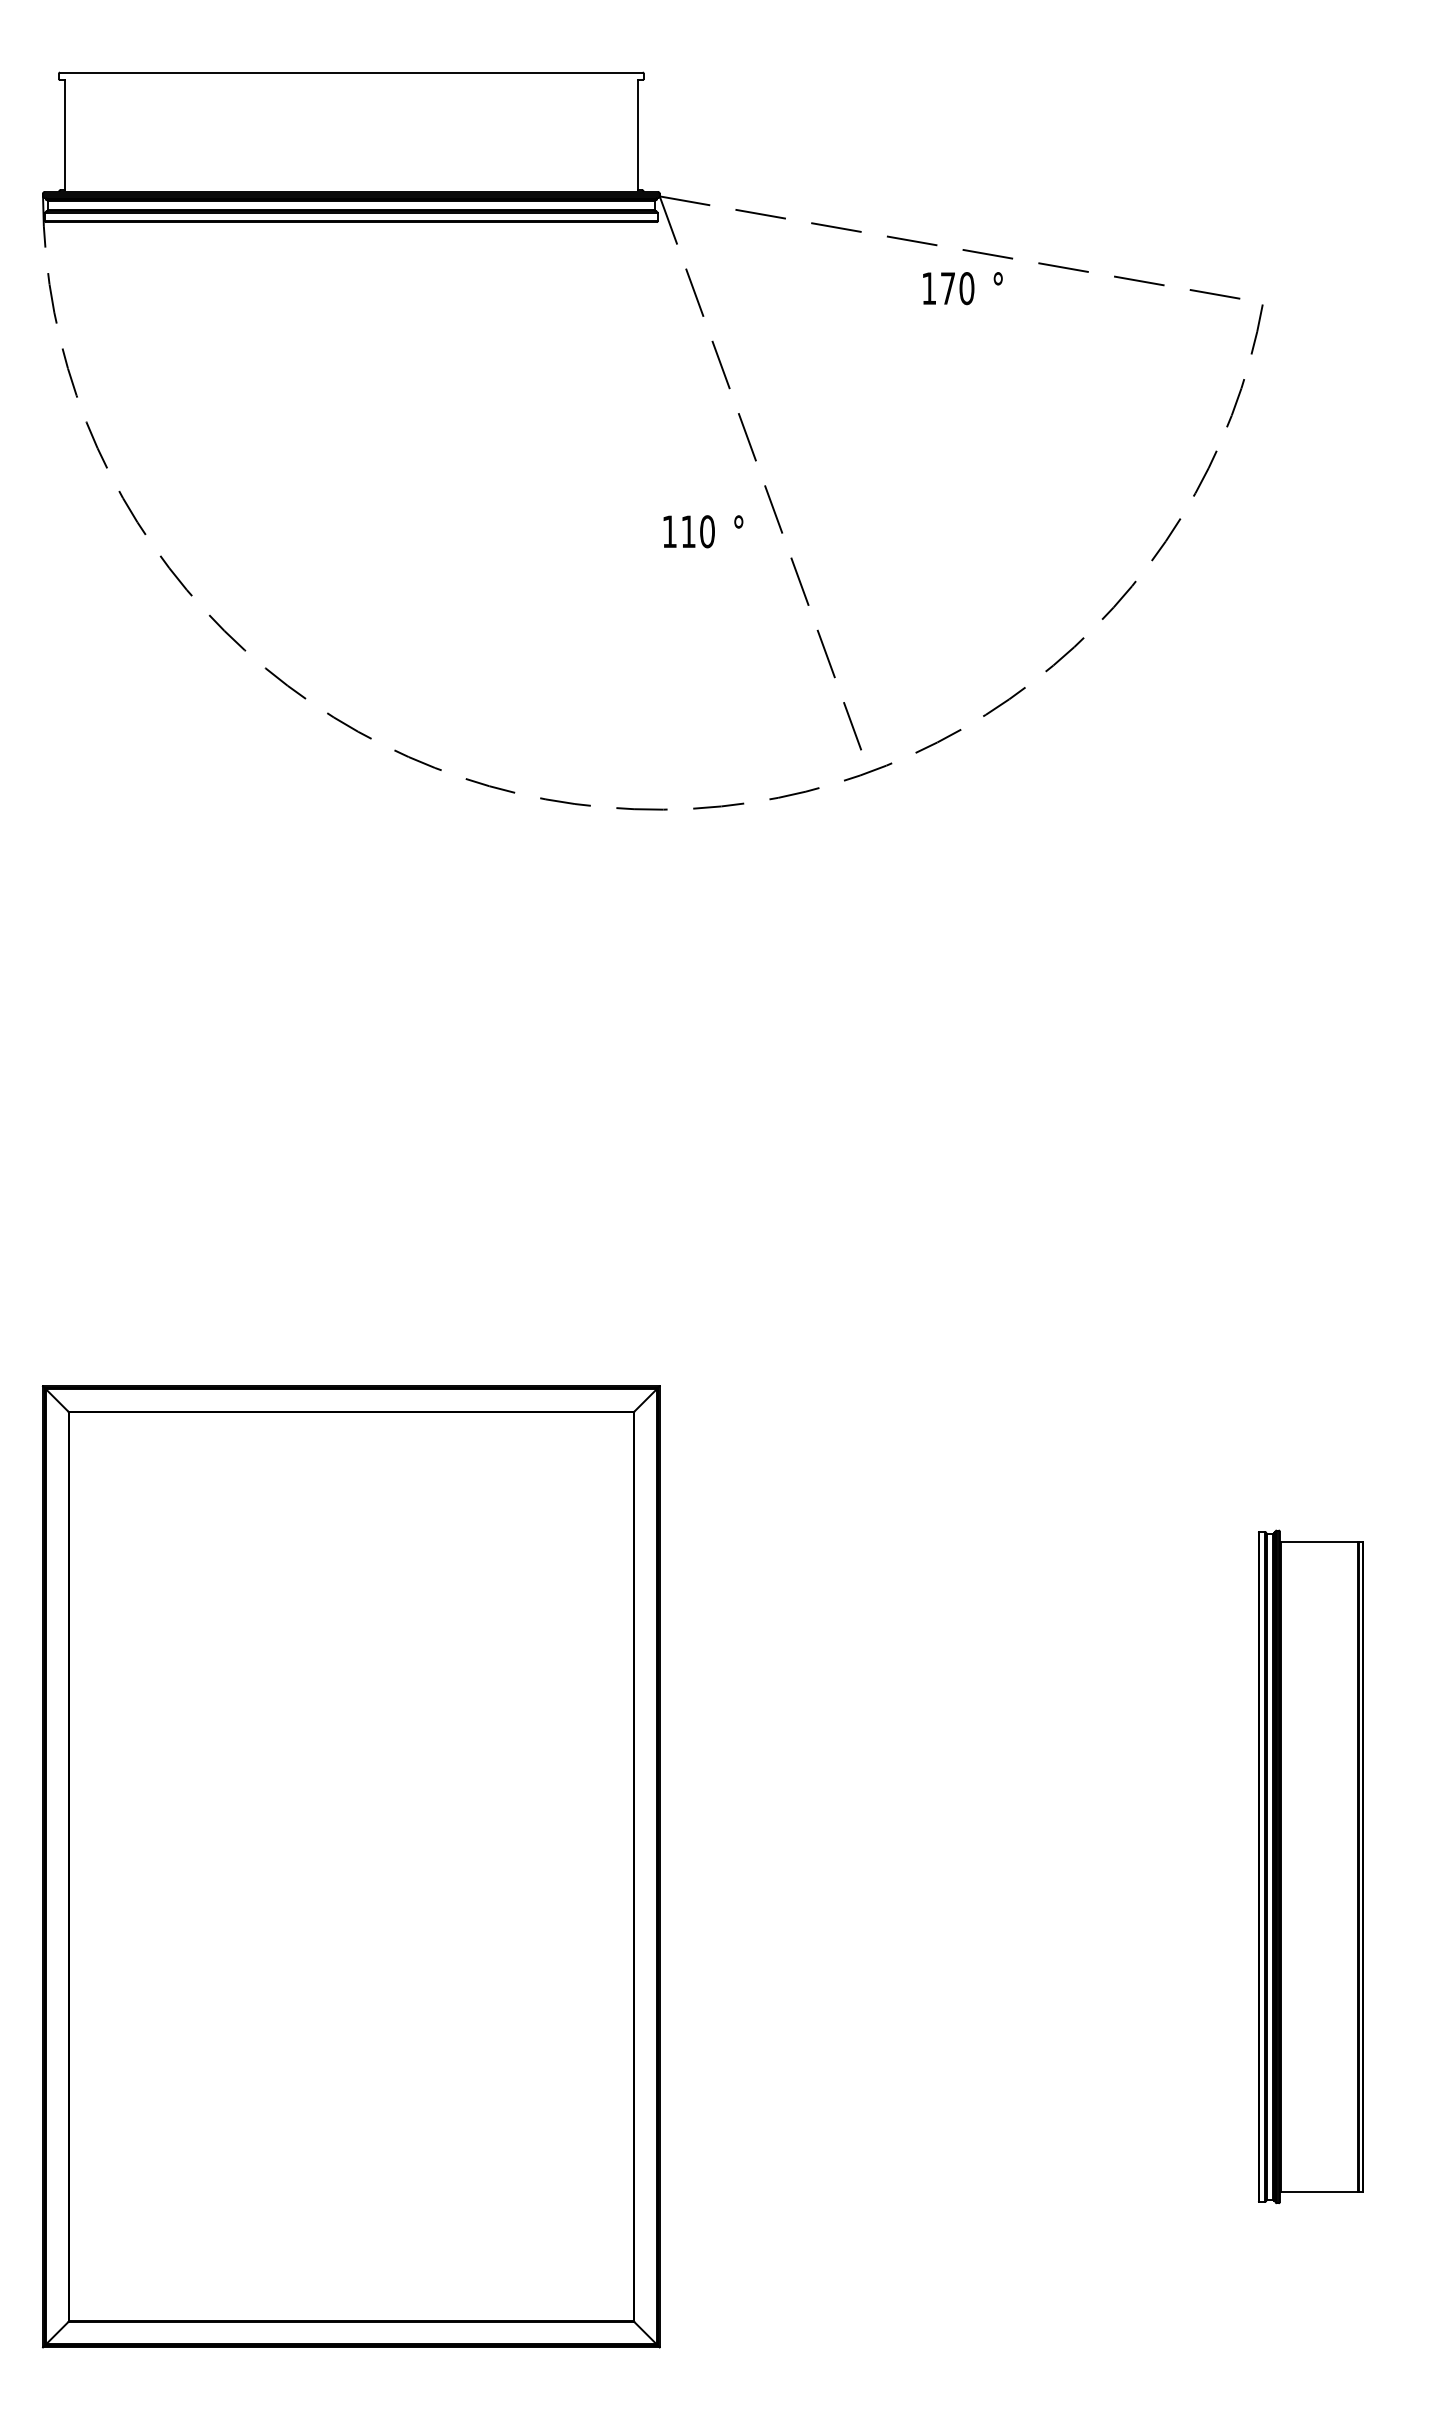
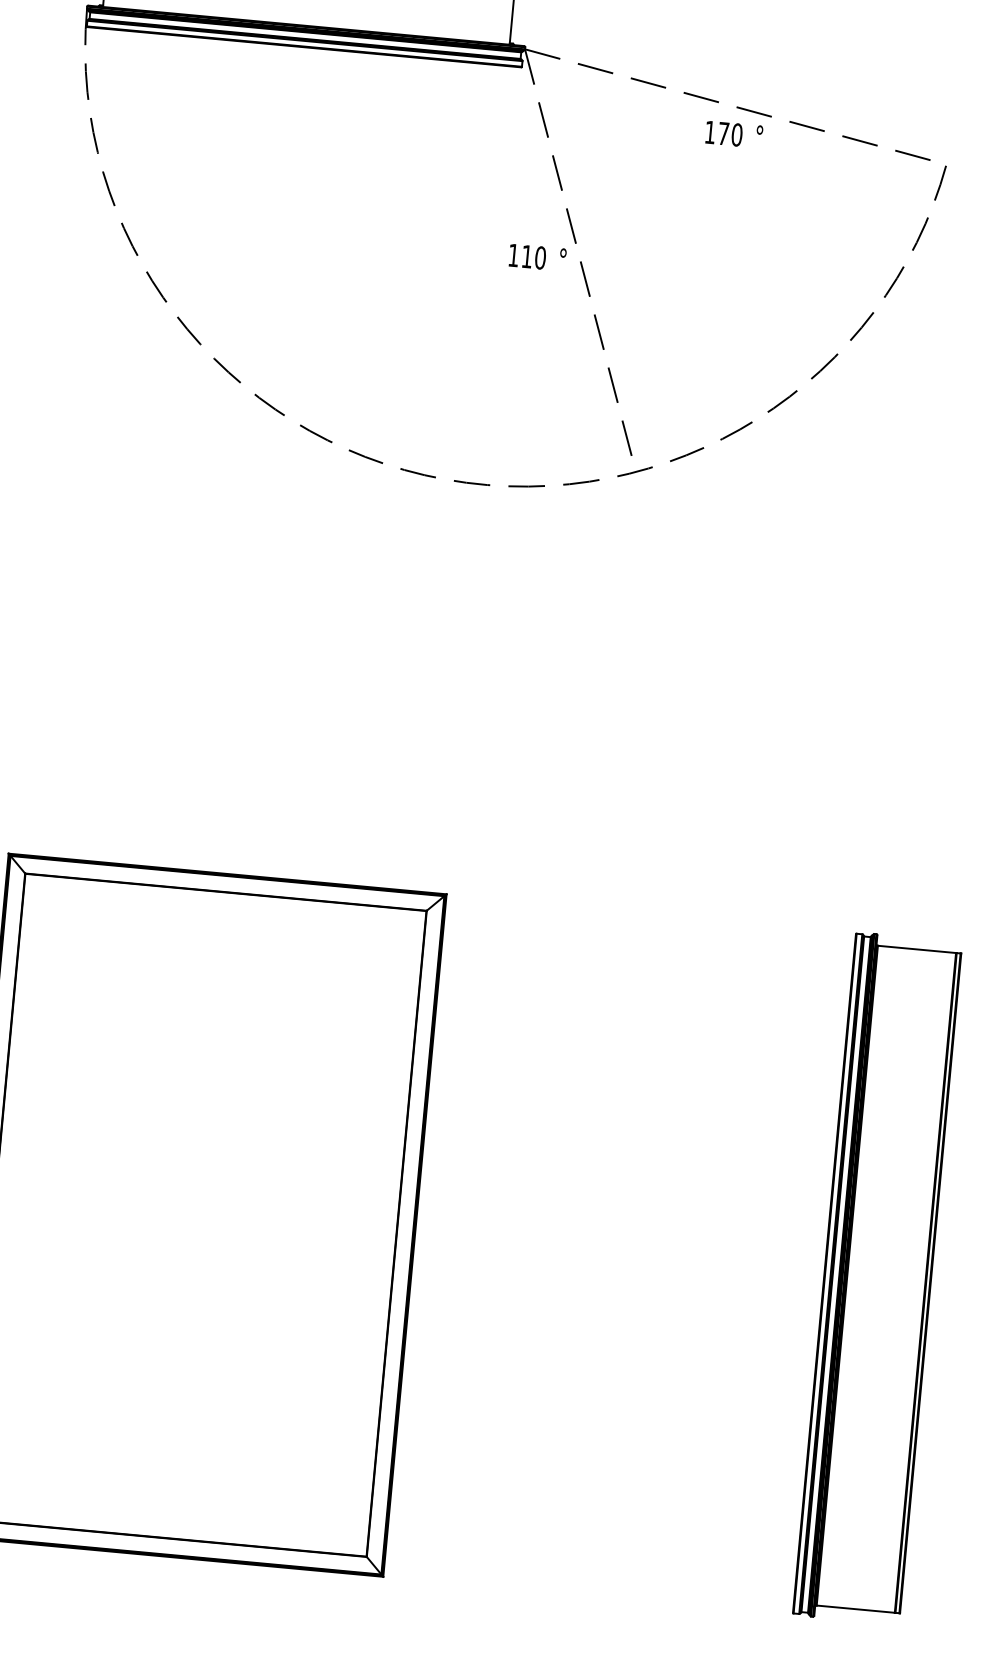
text: (703, 531) -> (537, 257), moved
part: (1310, 1866) -> (877, 1278), size x1.43

